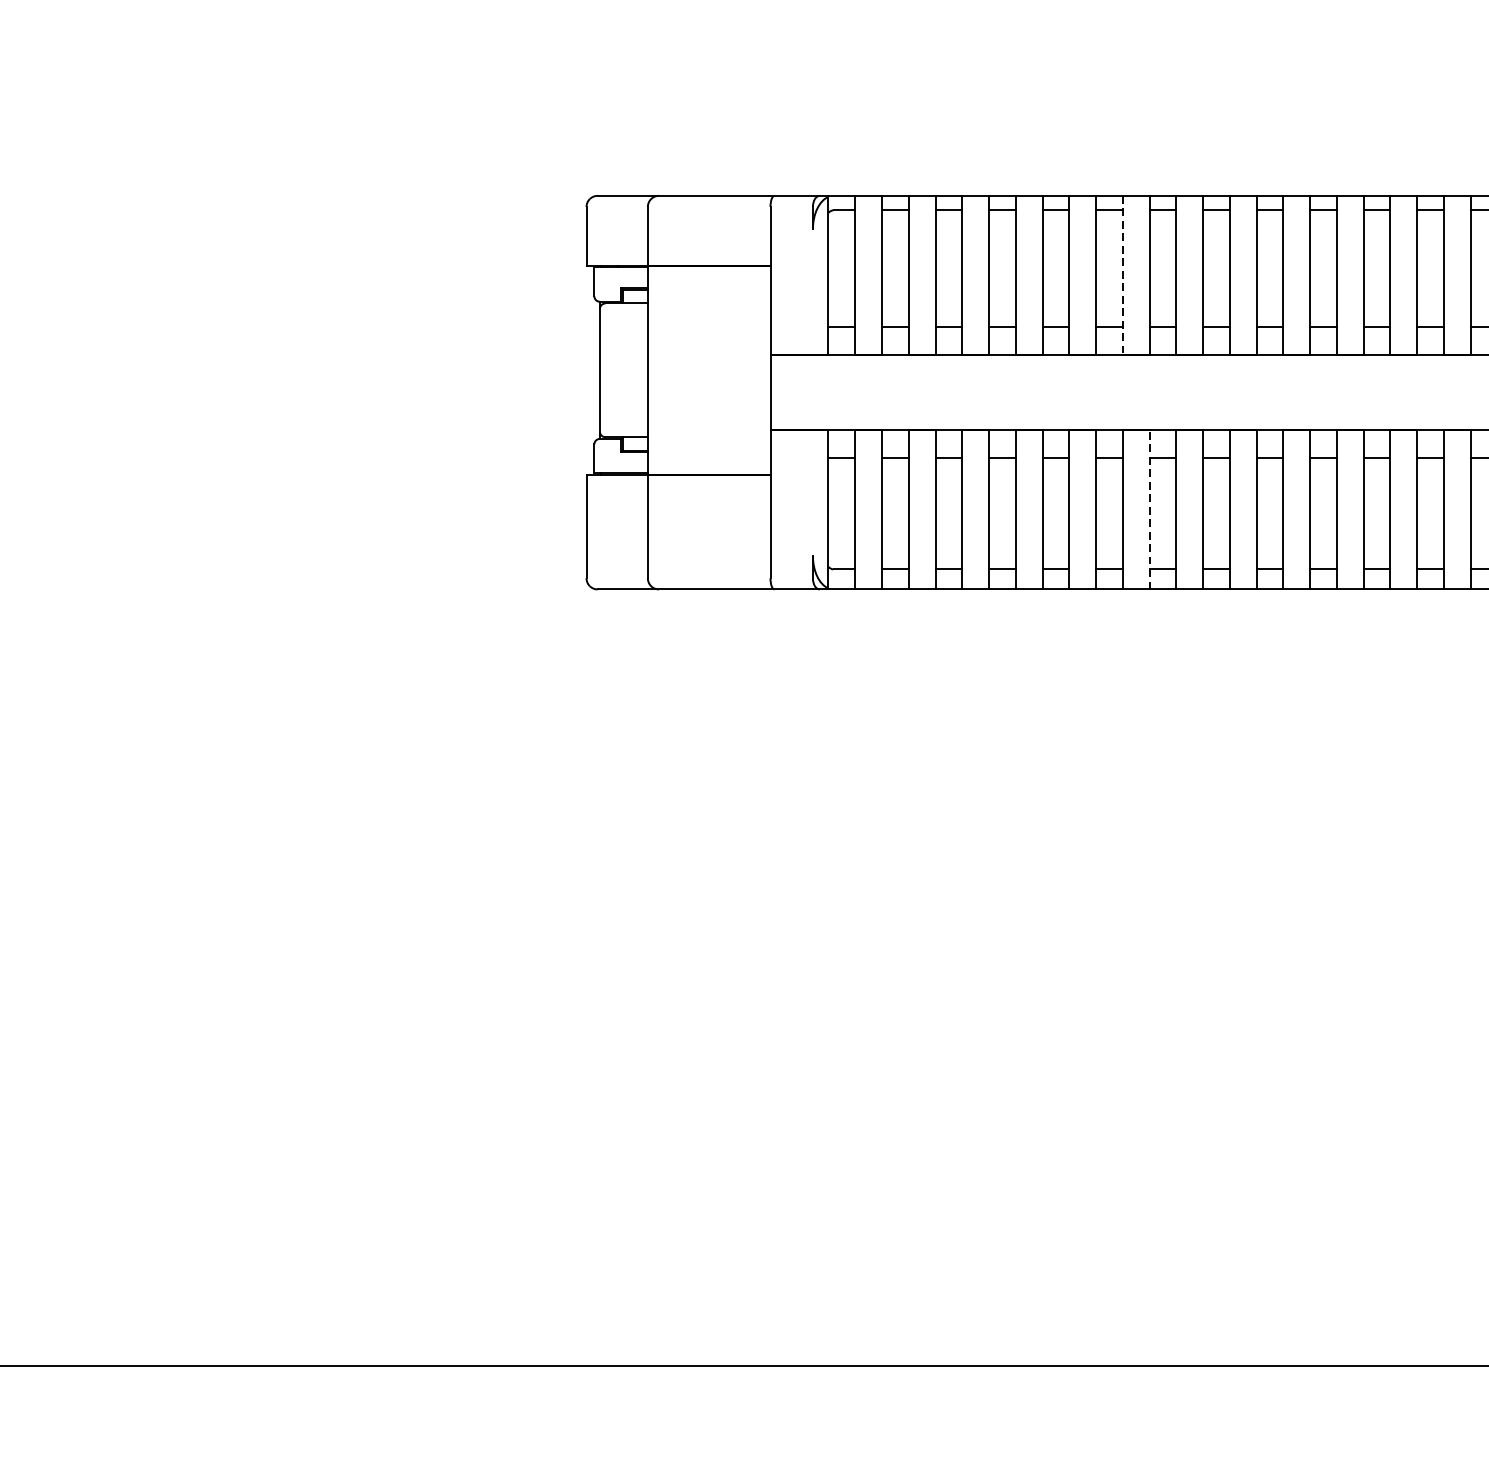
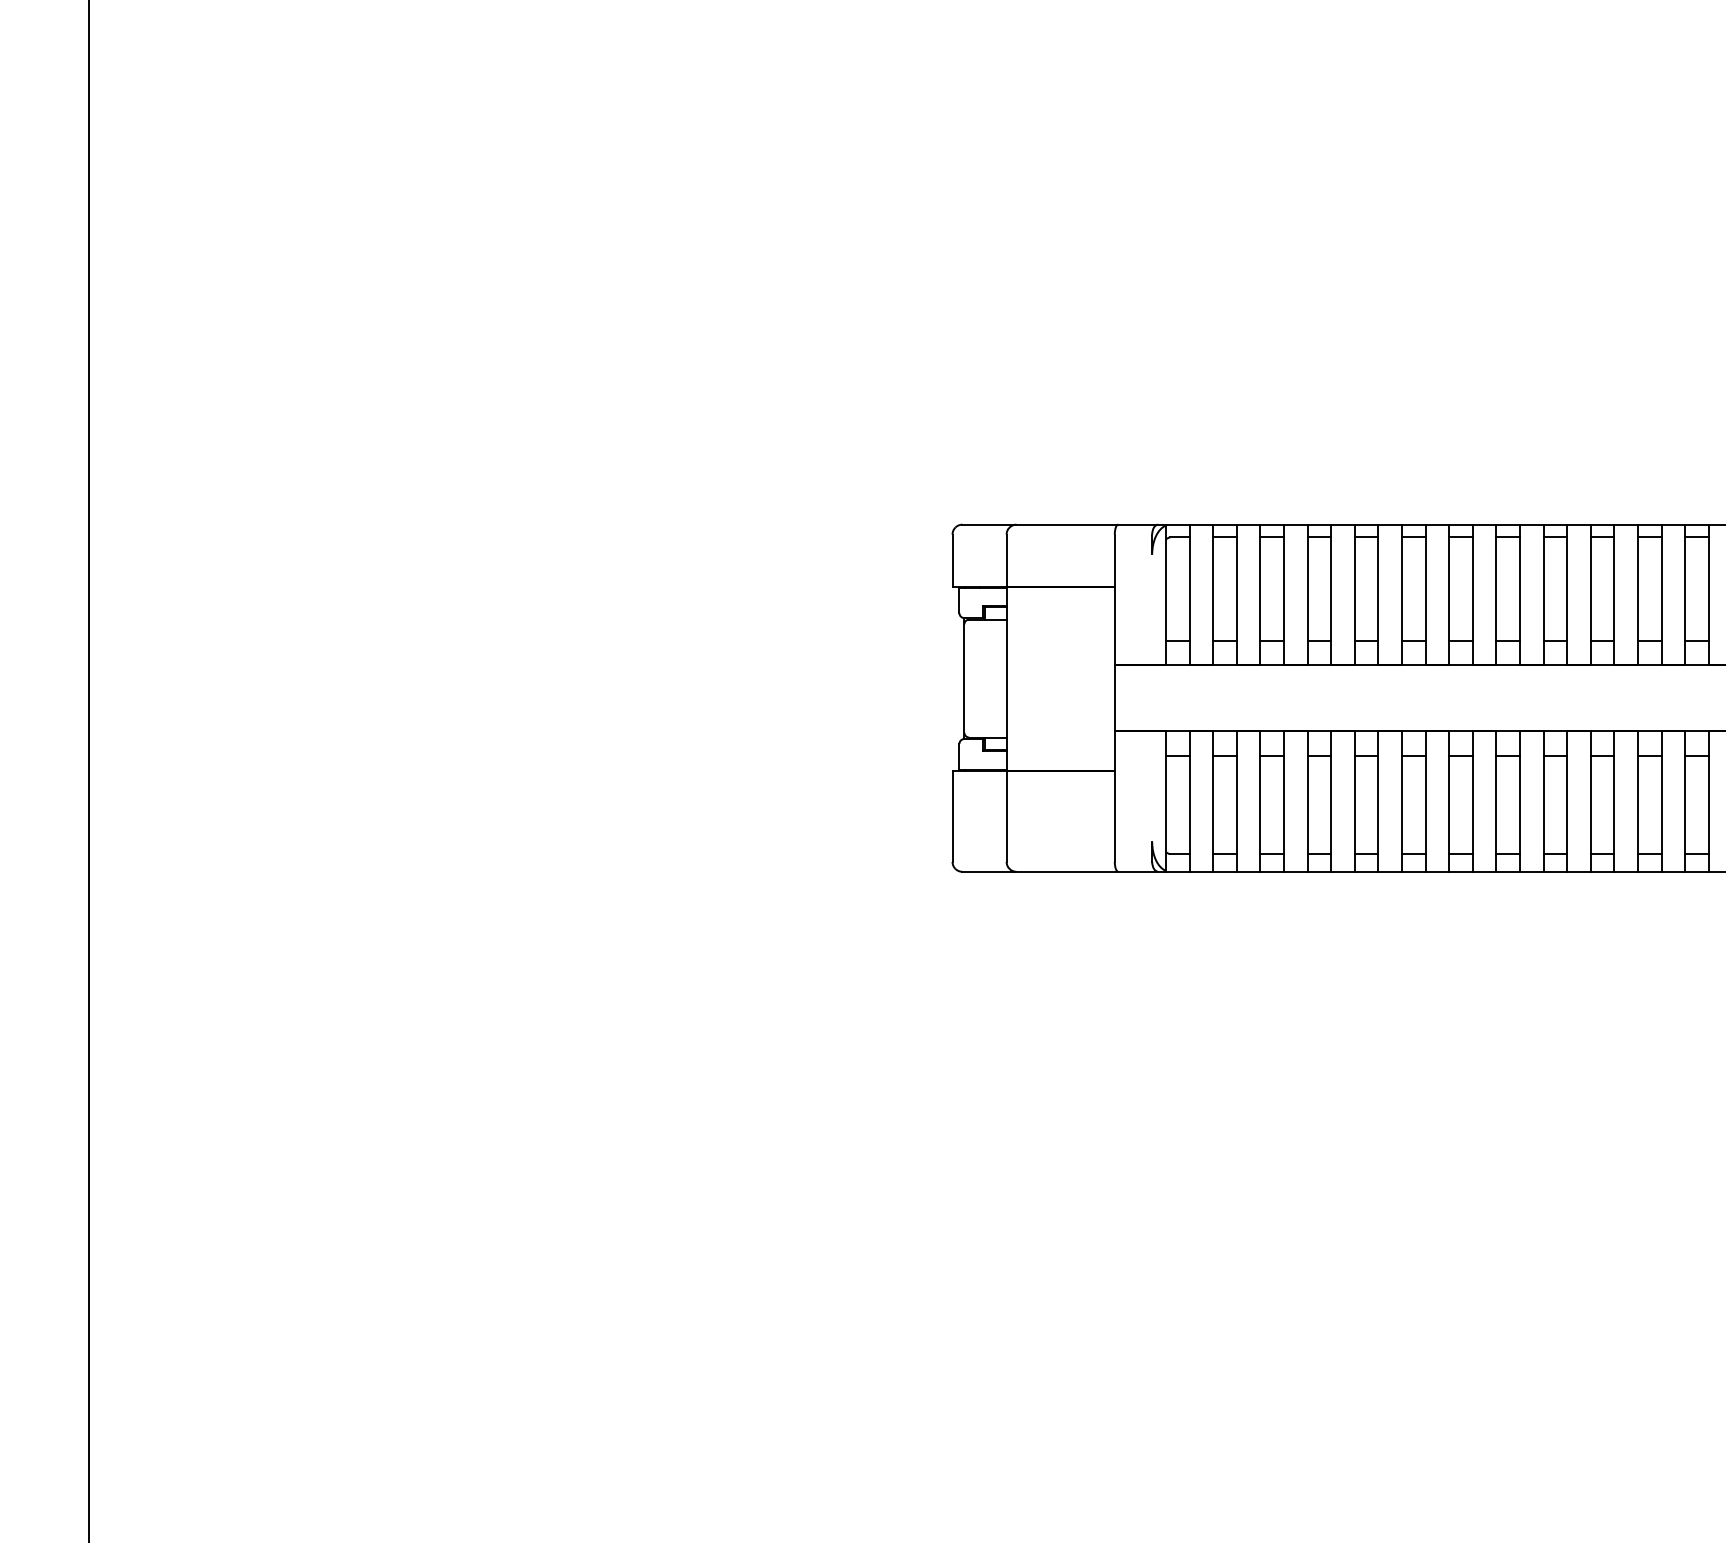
line: (1122, 276) -> (1425, 595), dashed -> solid
line: (1150, 508) -> (1449, 800), dashed -> solid

